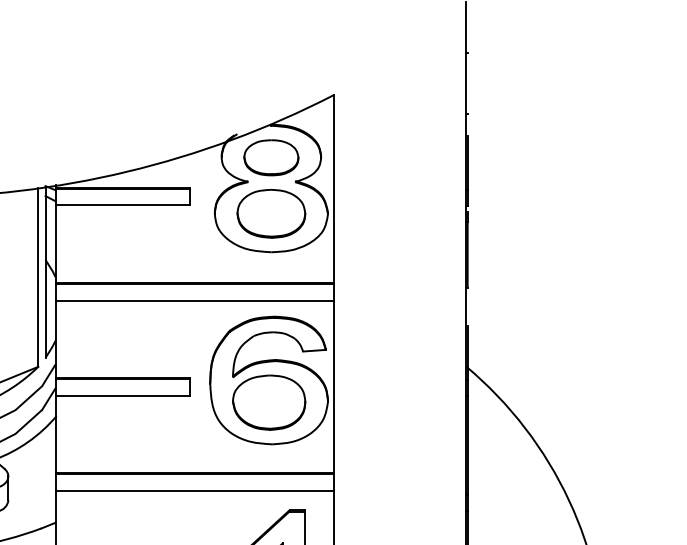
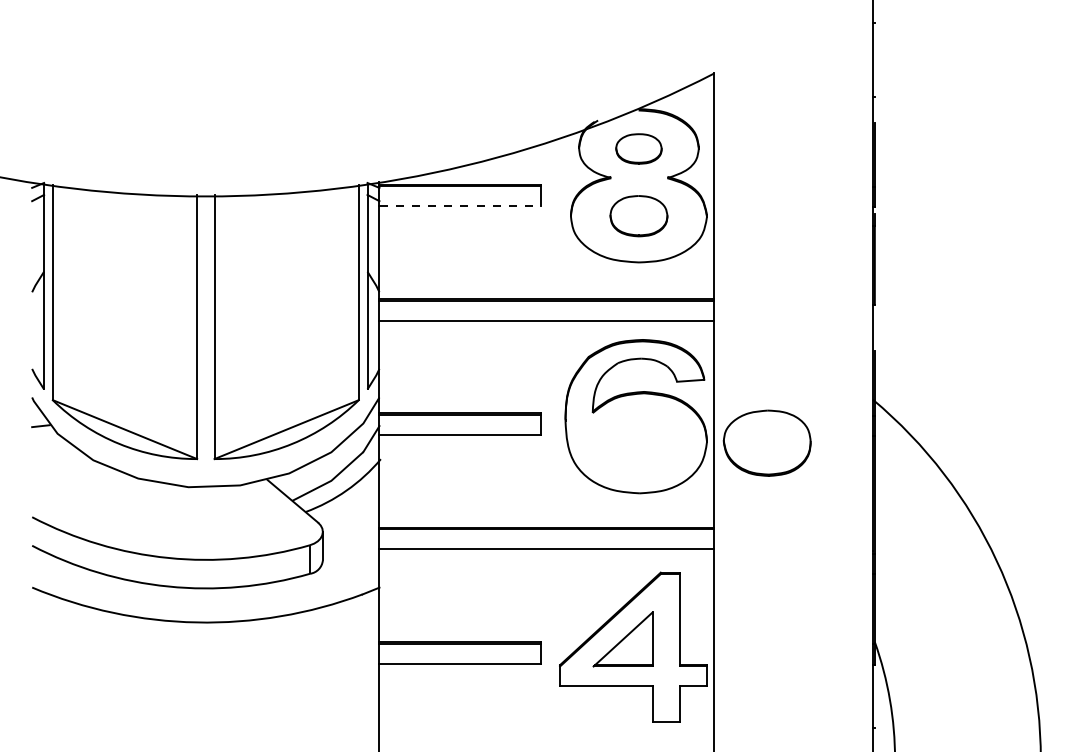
part: (271, 157) -> (638, 148), size x0.7
line: (122, 205) -> (460, 206), solid -> dashed
part: (271, 213) -> (638, 215), size x0.7
part: (268, 402) -> (766, 442), moved

